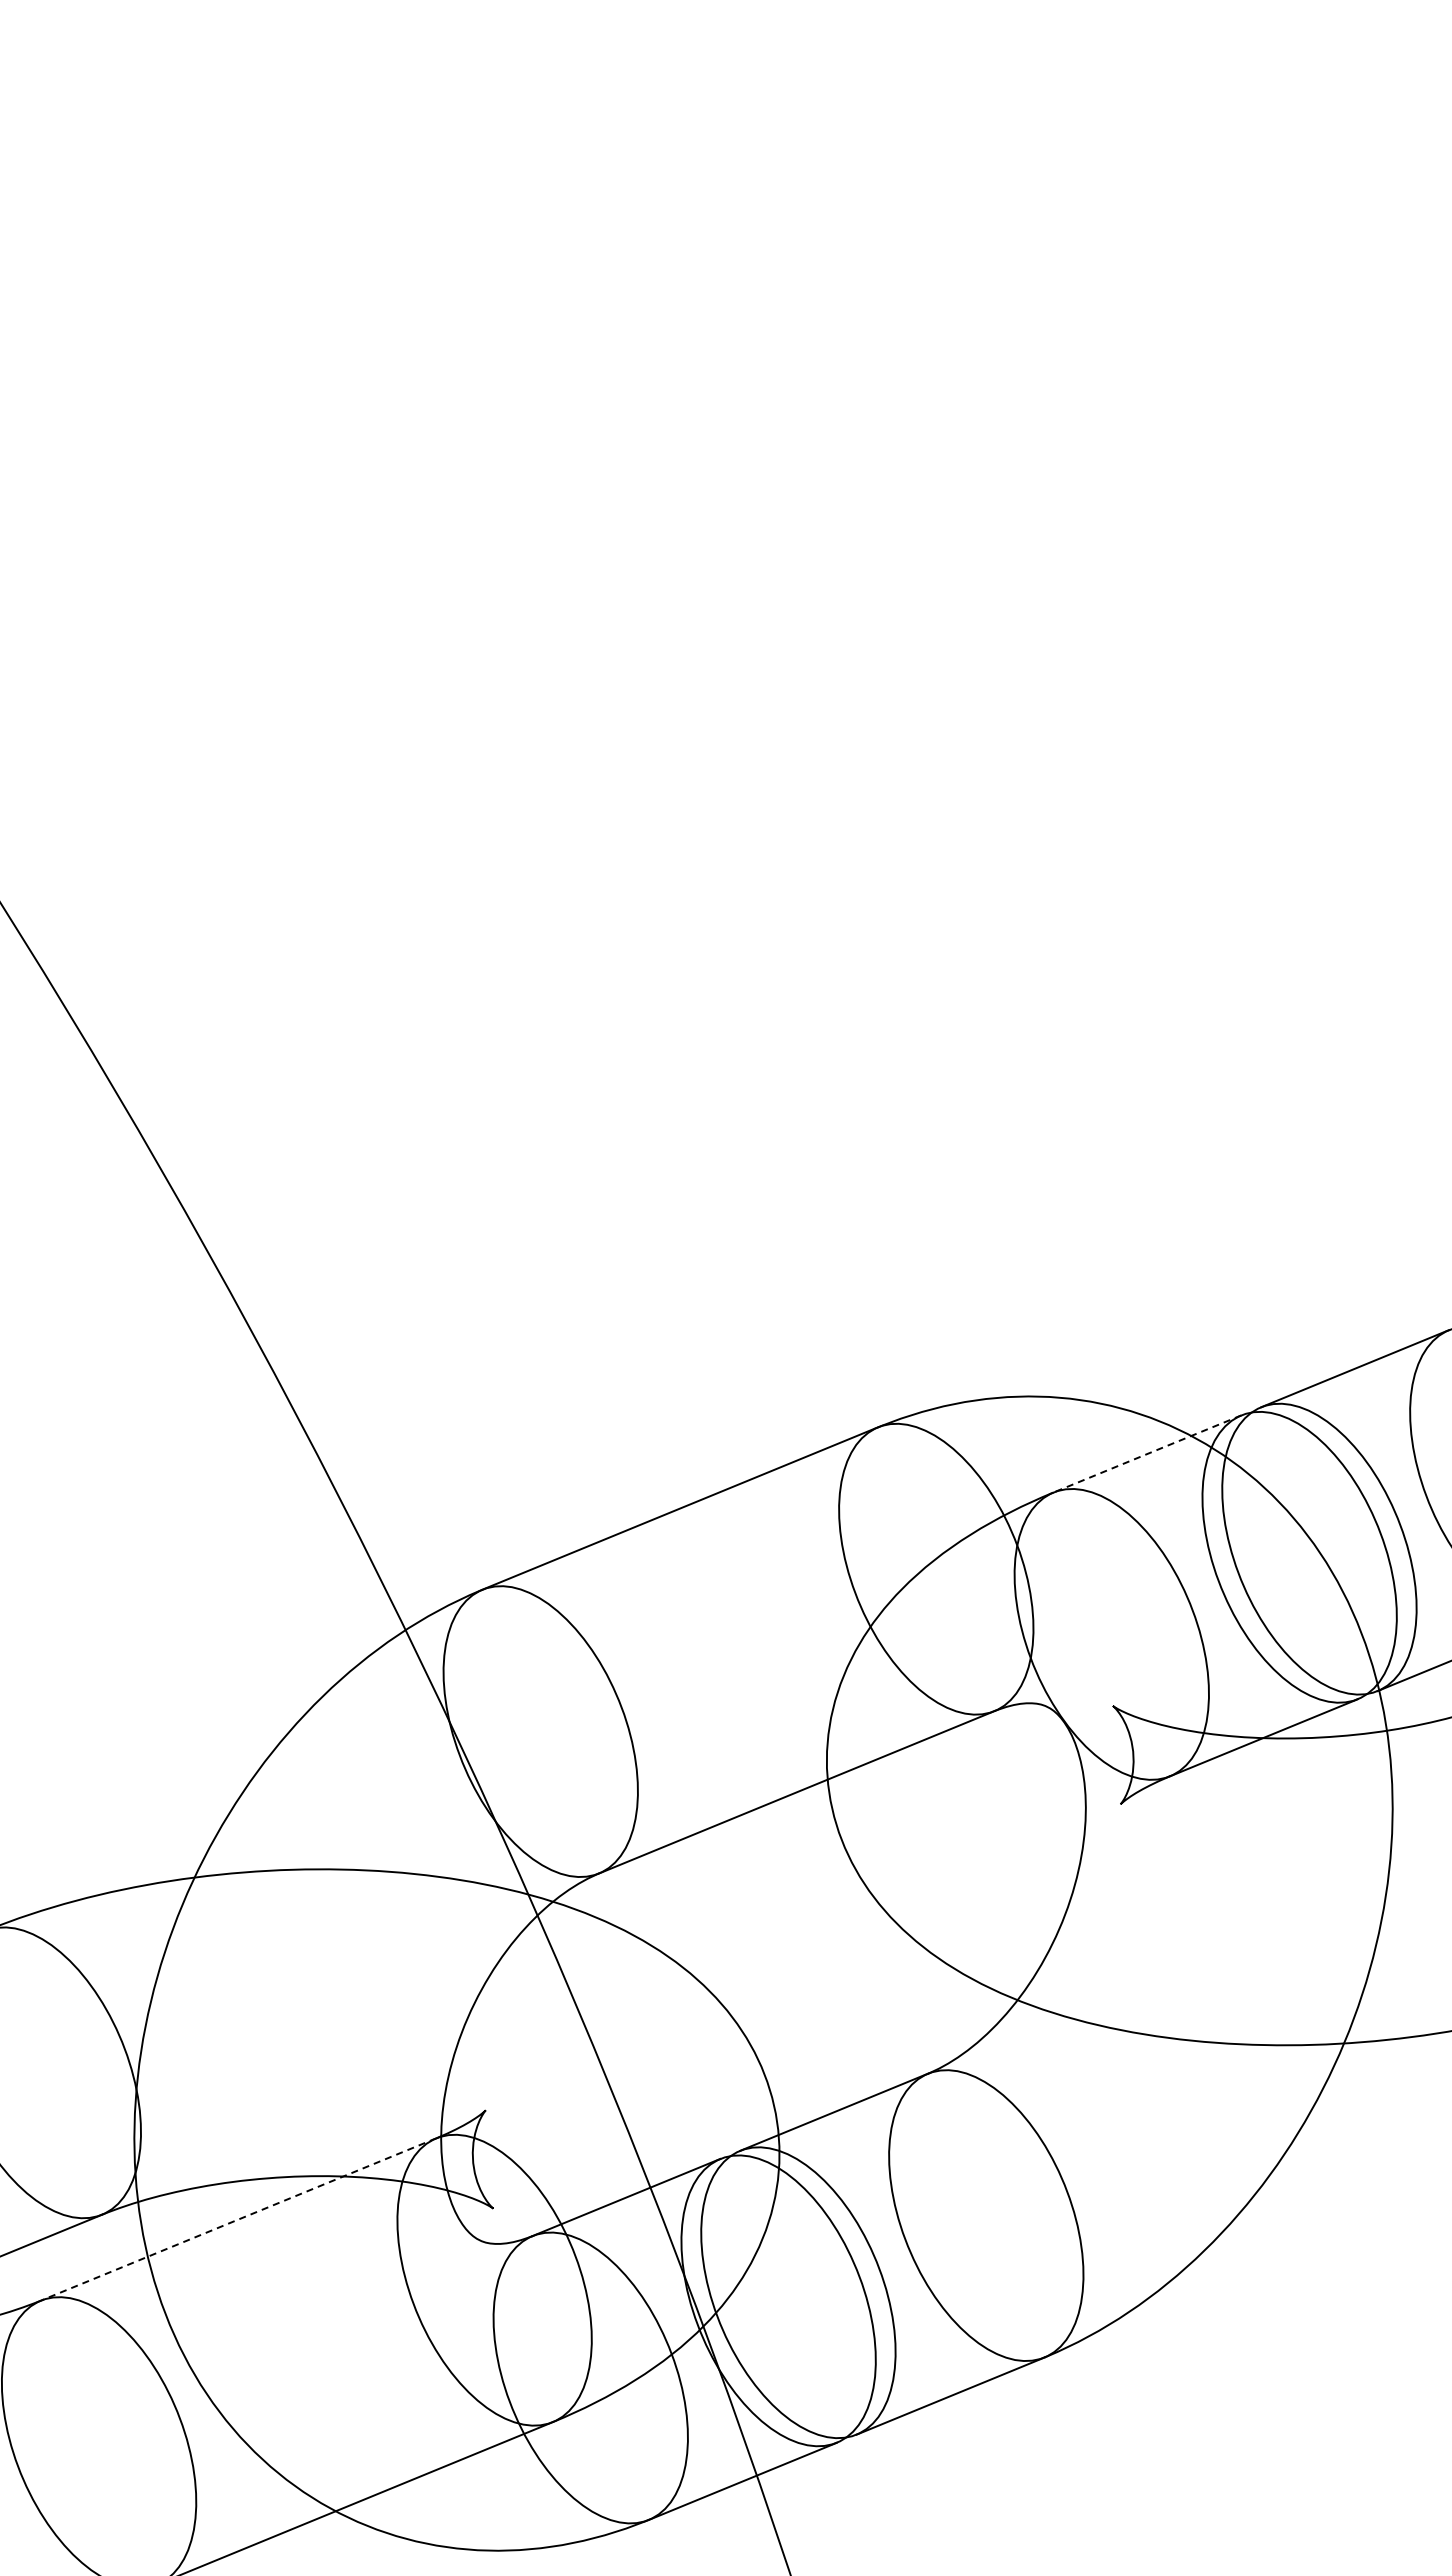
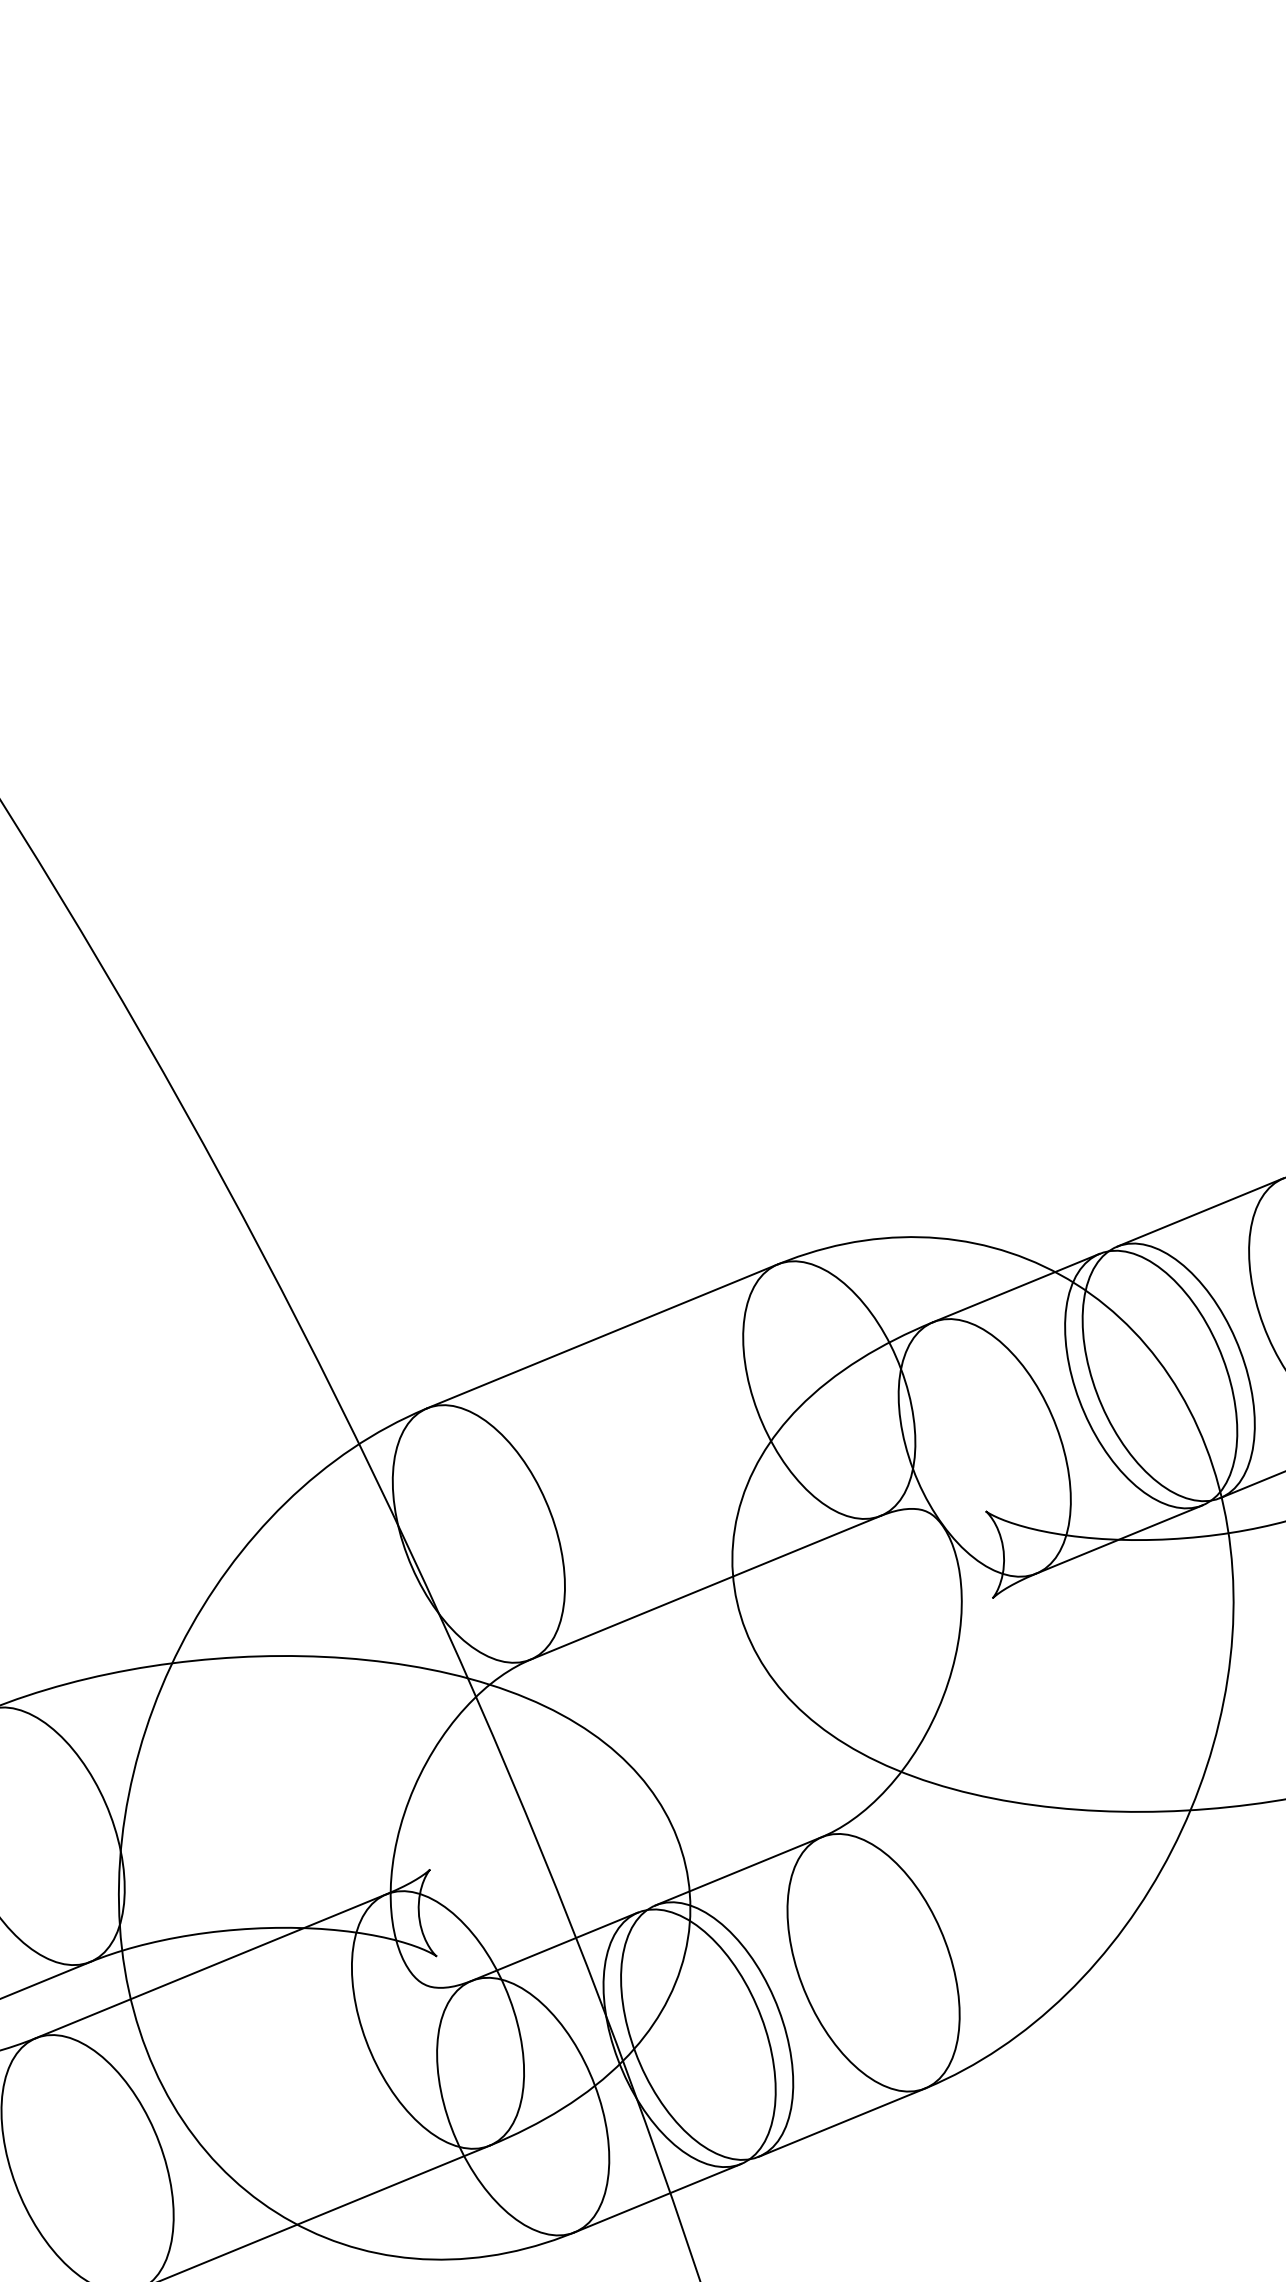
line: (1147, 1453) -> (1016, 1287), dashed -> solid
line: (238, 2219) -> (211, 1966), dashed -> solid

